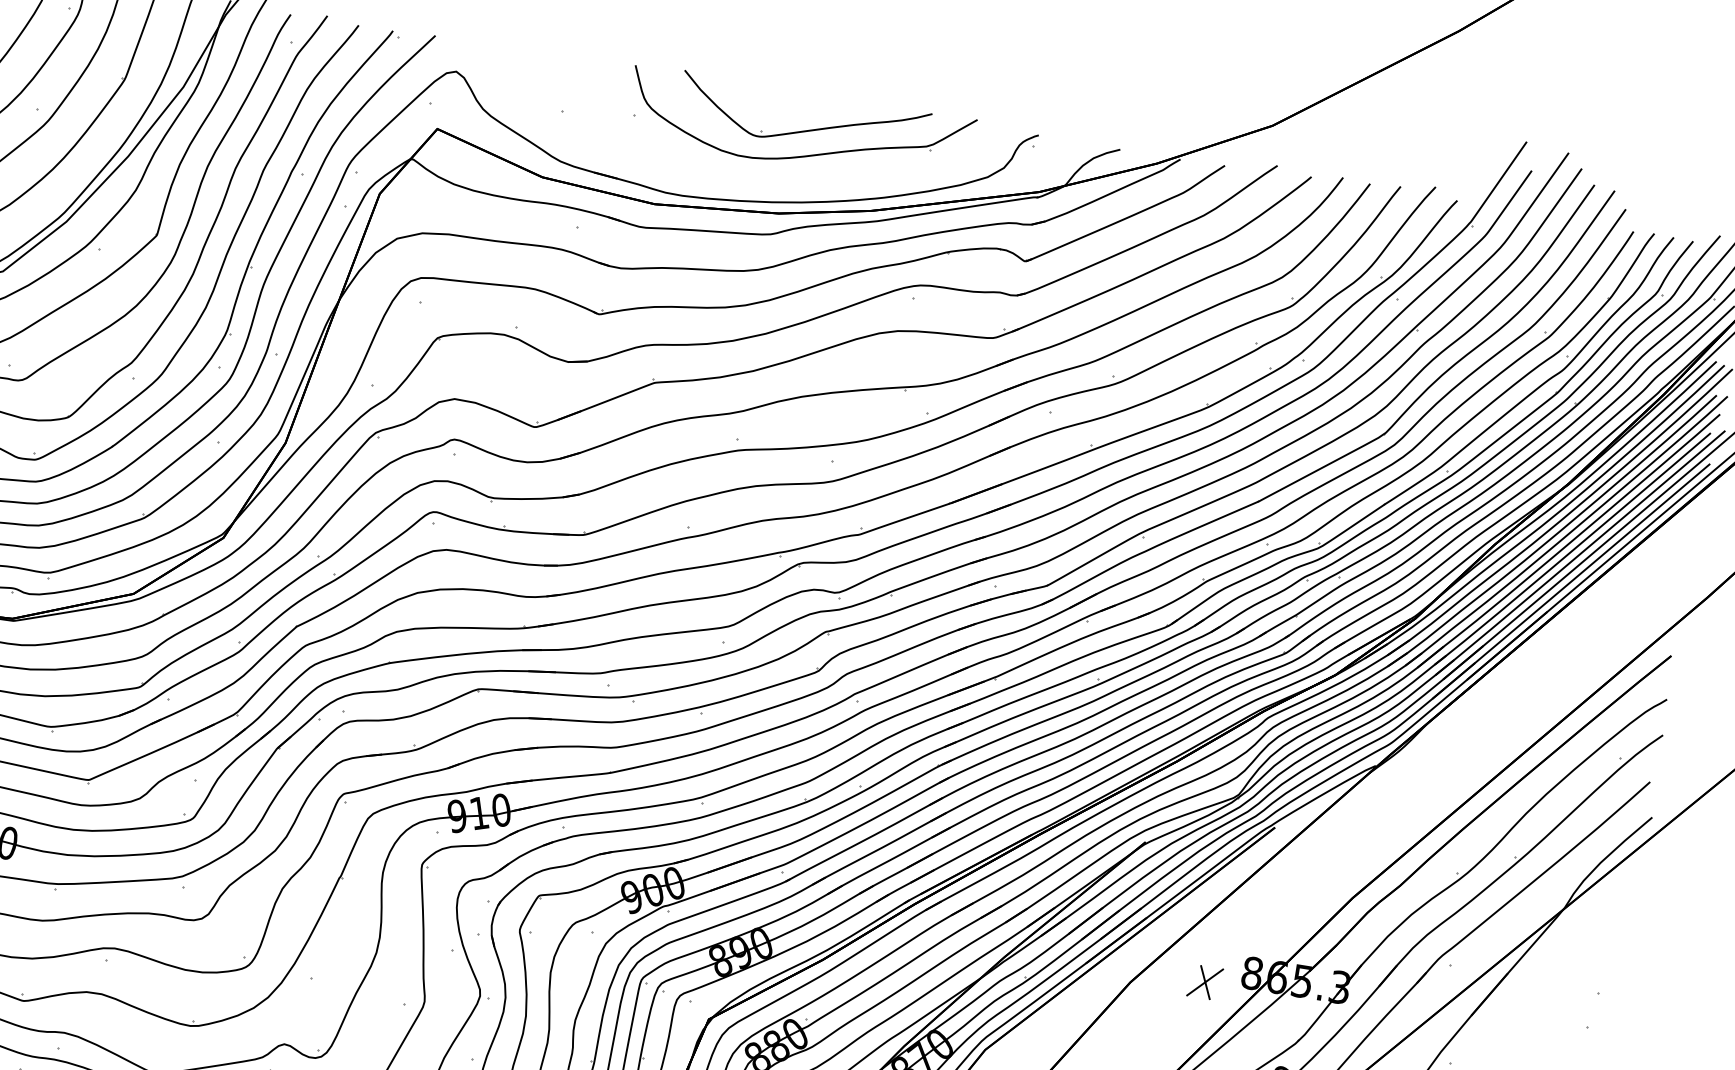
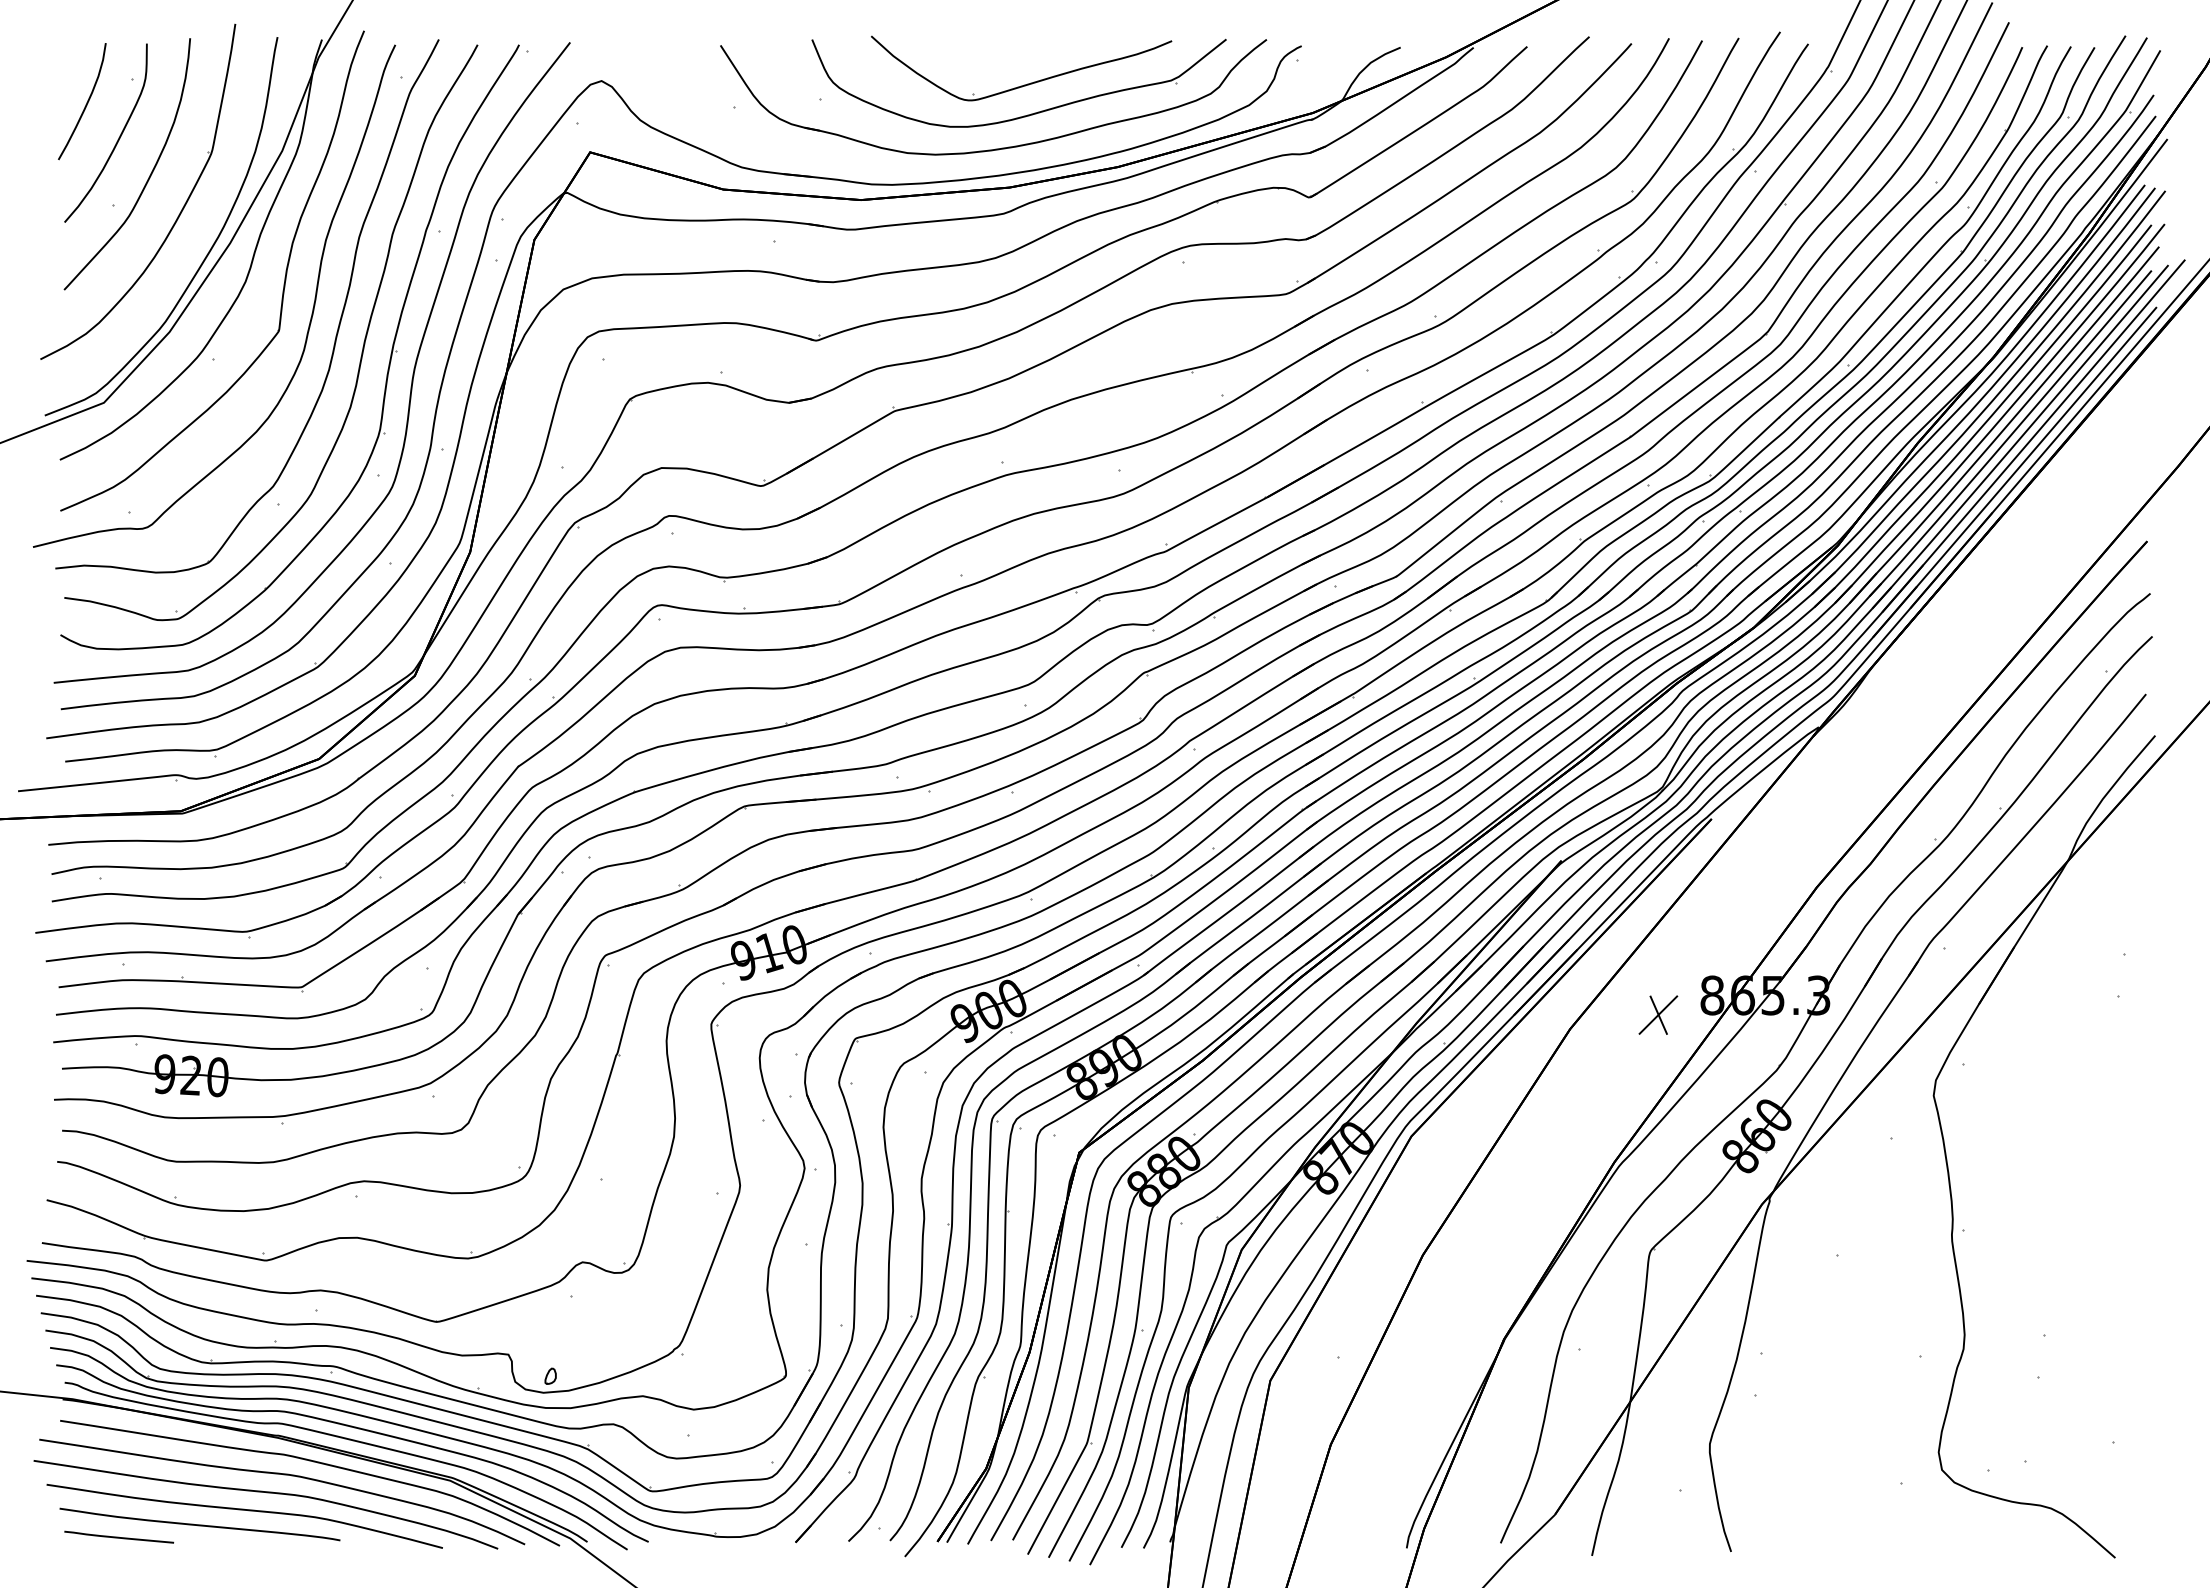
part: (777, 179) -> (1001, 147), added

